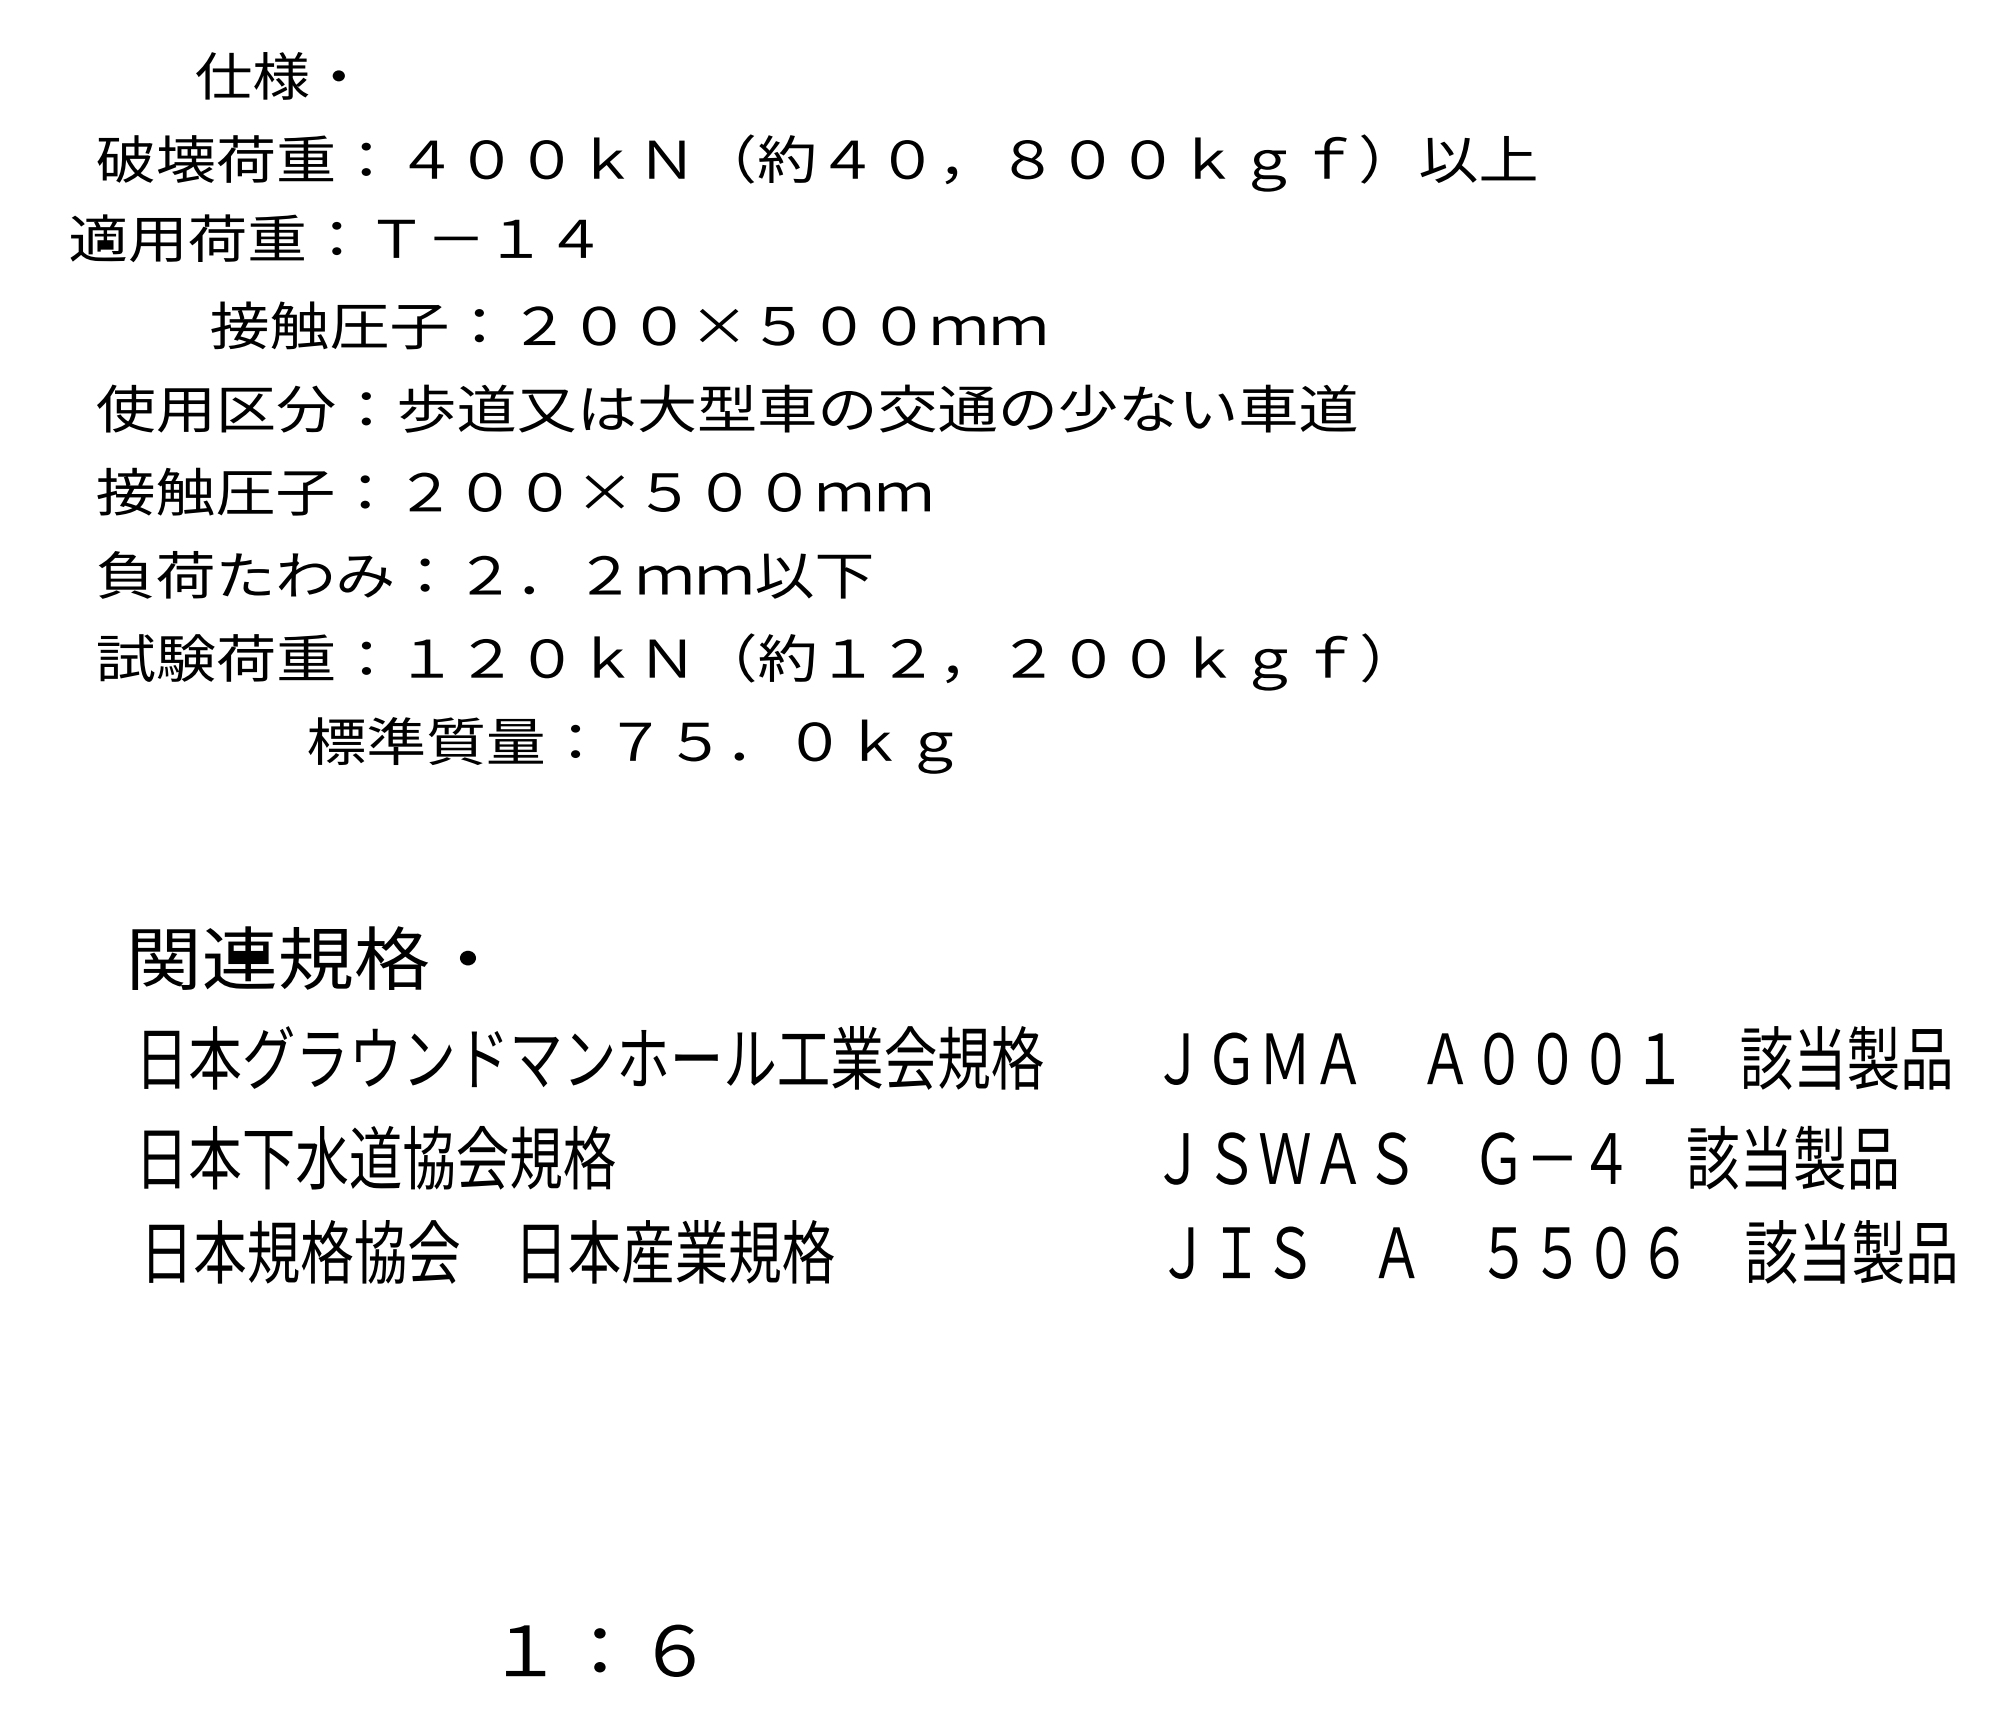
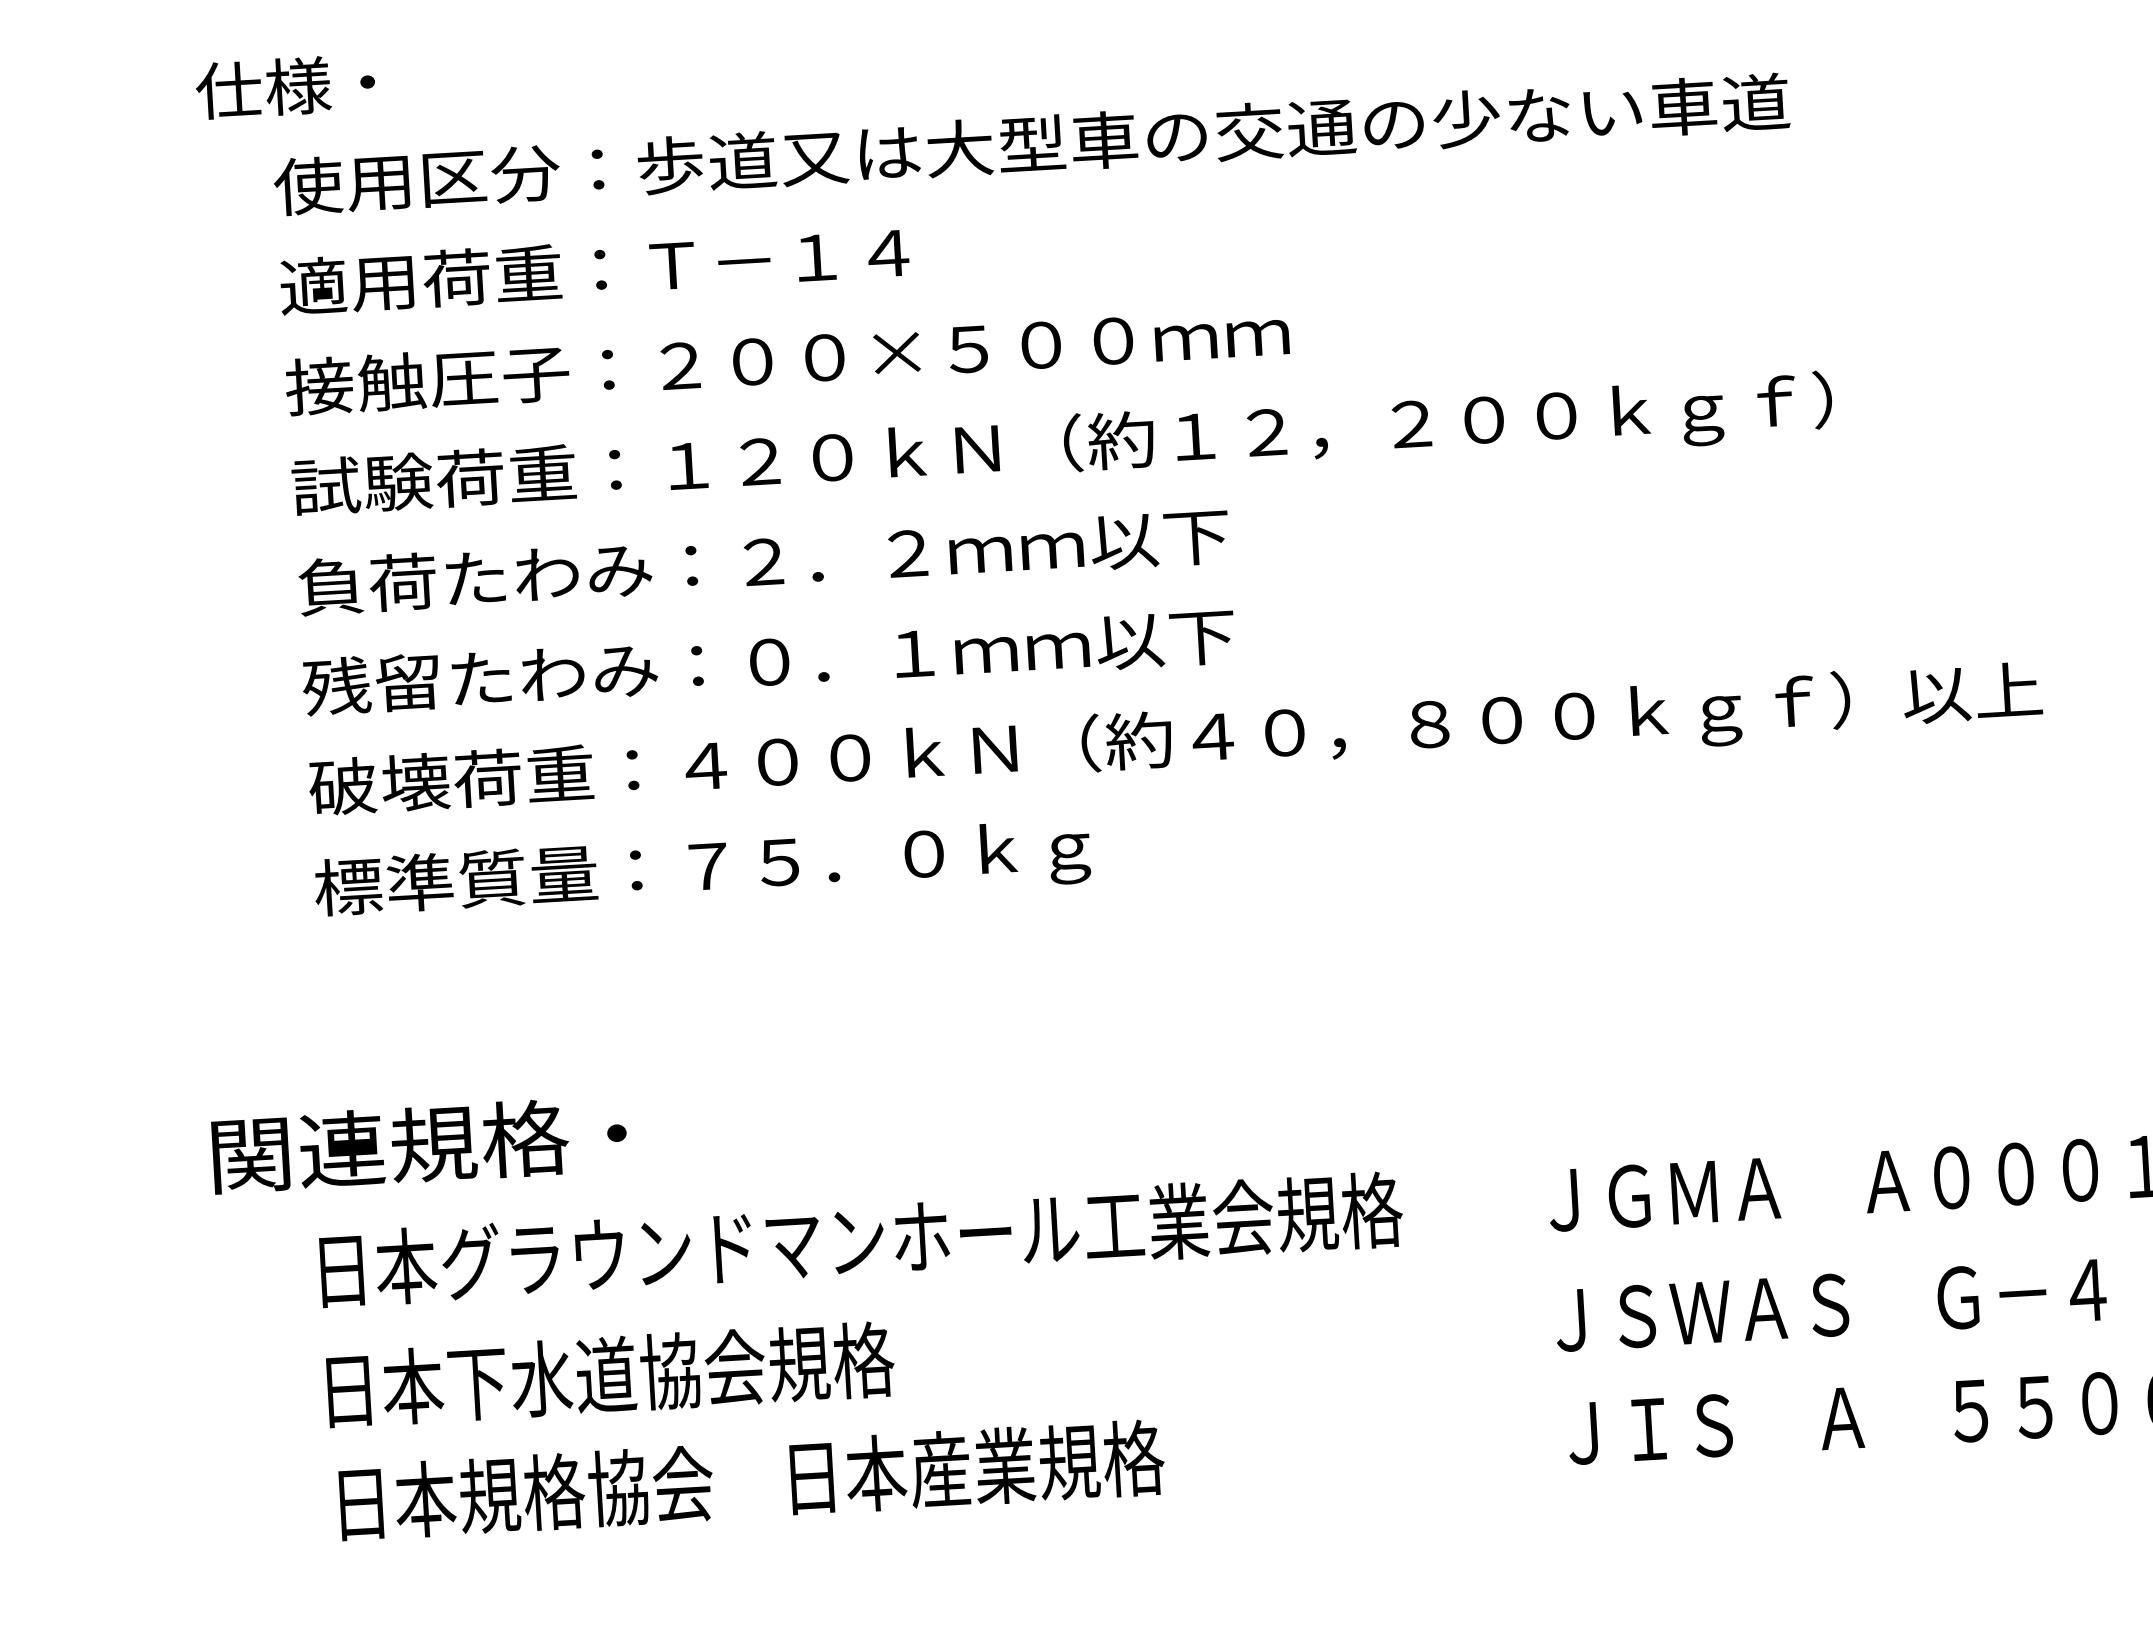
text: (270, 75) -> (285, 86), moved
text: (816, 162) -> (1067, 146), 破壊荷重：４００ｋＮ（約４０，８００ｋｇｆ）以上 -> 使用区分：歩道又は大型車の交通の少ない車道
text: (331, 237) -> (594, 269), moved
text: (627, 325) -> (786, 359), moved
text: (766, 412) -> (1025, 450), 使用区分：歩道又は大型車の交通の少ない車道 -> 試験荷重：１２０ｋＮ（約１２，２００ｋｇｆ）
text: (513, 491) -> (726, 563), 接触圧子：２００×５００ｍｍ -> 負荷たわみ：２．２ｍｍ以下
text: (514, 574) -> (732, 663), 負荷たわみ：２．２ｍｍ以下 -> 残留たわみ：０．１ｍｍ以下
text: (847, 661) -> (1139, 744), 試験荷重：１２０ｋＮ（約１２，２００ｋｇｆ） -> 破壊荷重：４００ｋＮ（約４０，８００ｋｇｆ）以上
text: (630, 745) -> (702, 871), moved
text: (303, 957) -> (418, 1143), moved

